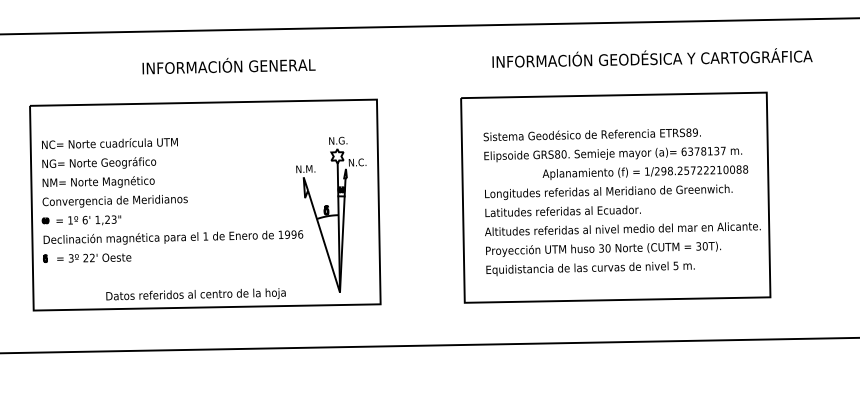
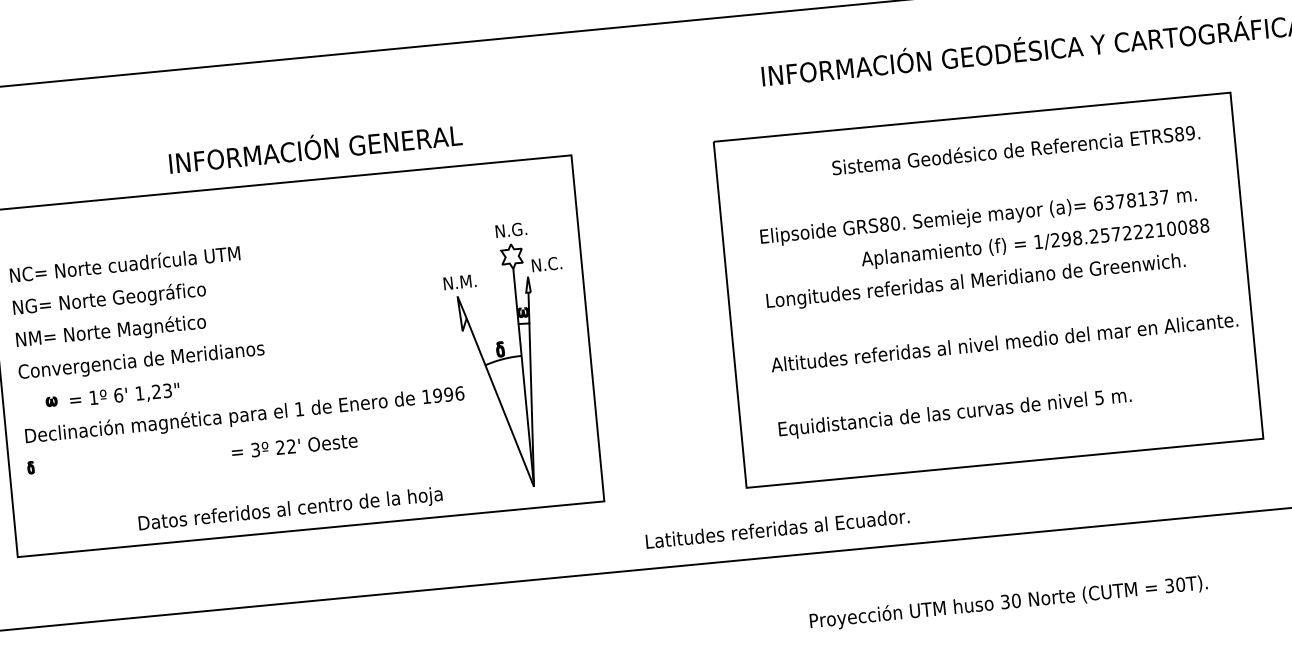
text: (228, 66) -> (314, 149), moved
text: (591, 134) -> (1014, 149), moved
text: (562, 211) -> (776, 529), moved
part: (81, 220) -> (112, 396), moved
text: (603, 248) -> (1008, 601), moved
text: (94, 257) -> (294, 445), moved

